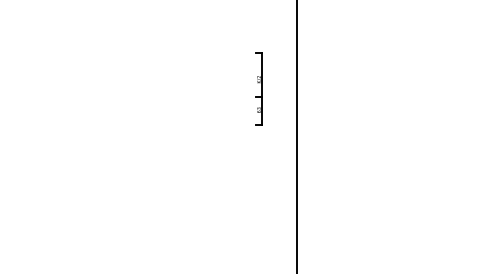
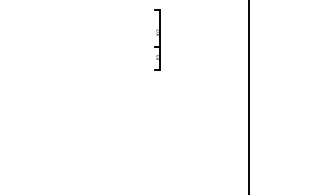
part: (258, 88) -> (157, 39), moved

